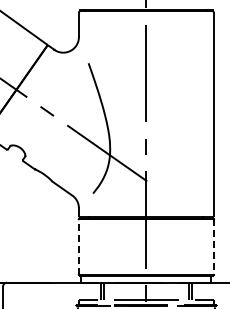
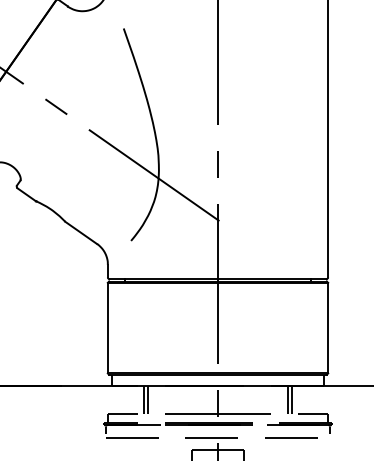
line: (78, 247) -> (107, 328), dashed -> solid
line: (213, 247) -> (327, 328), dashed -> solid

